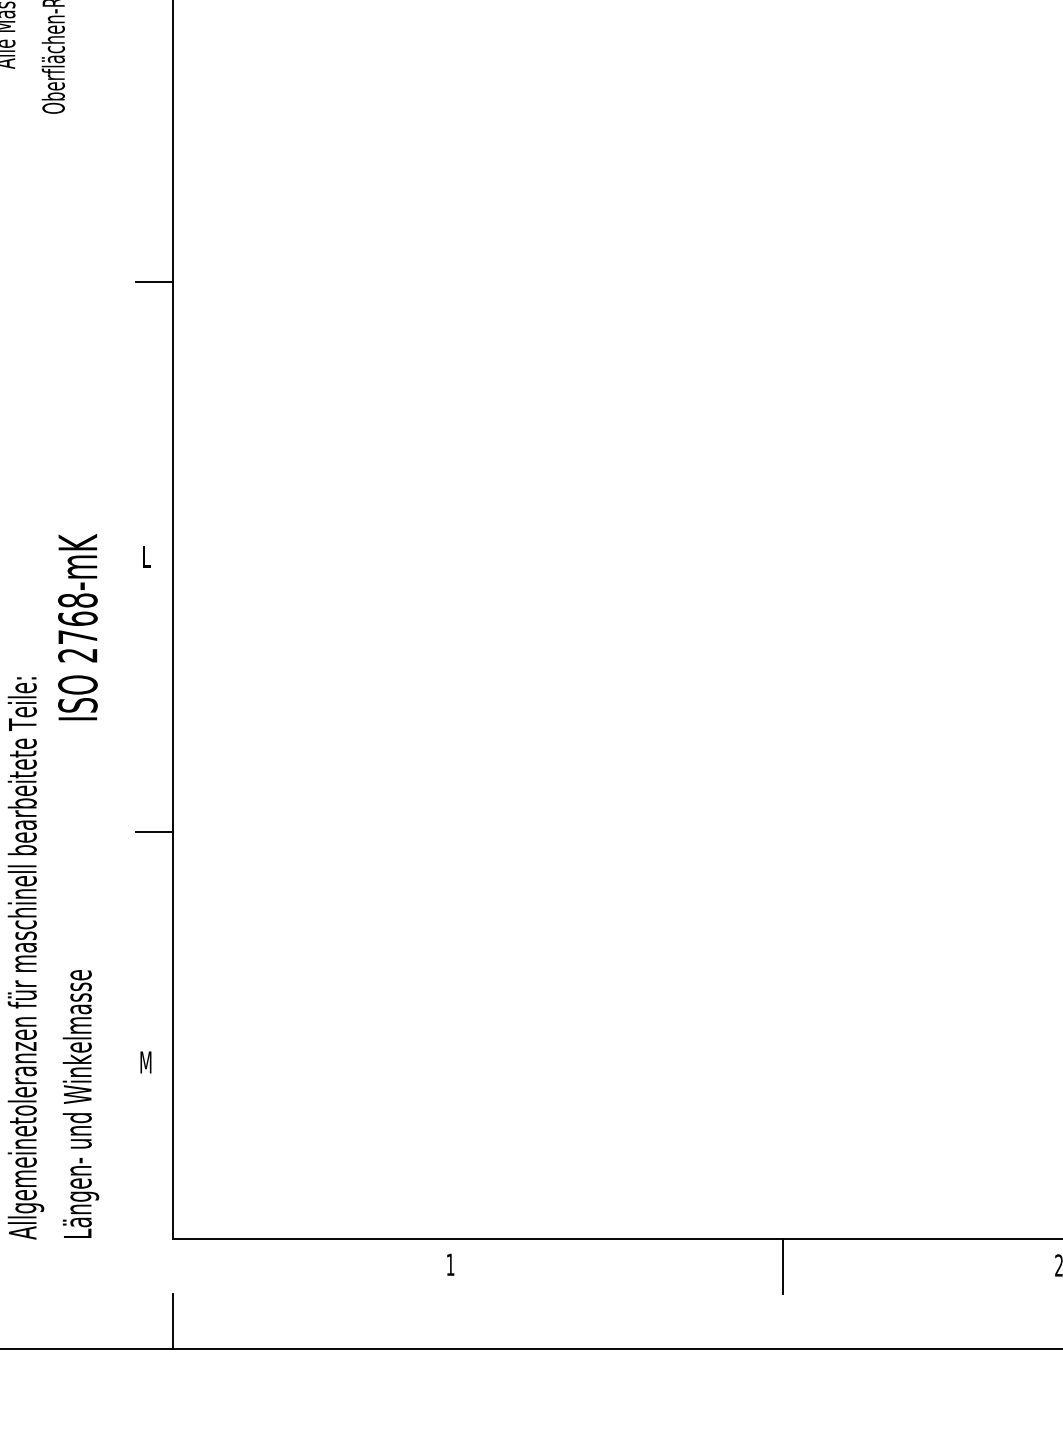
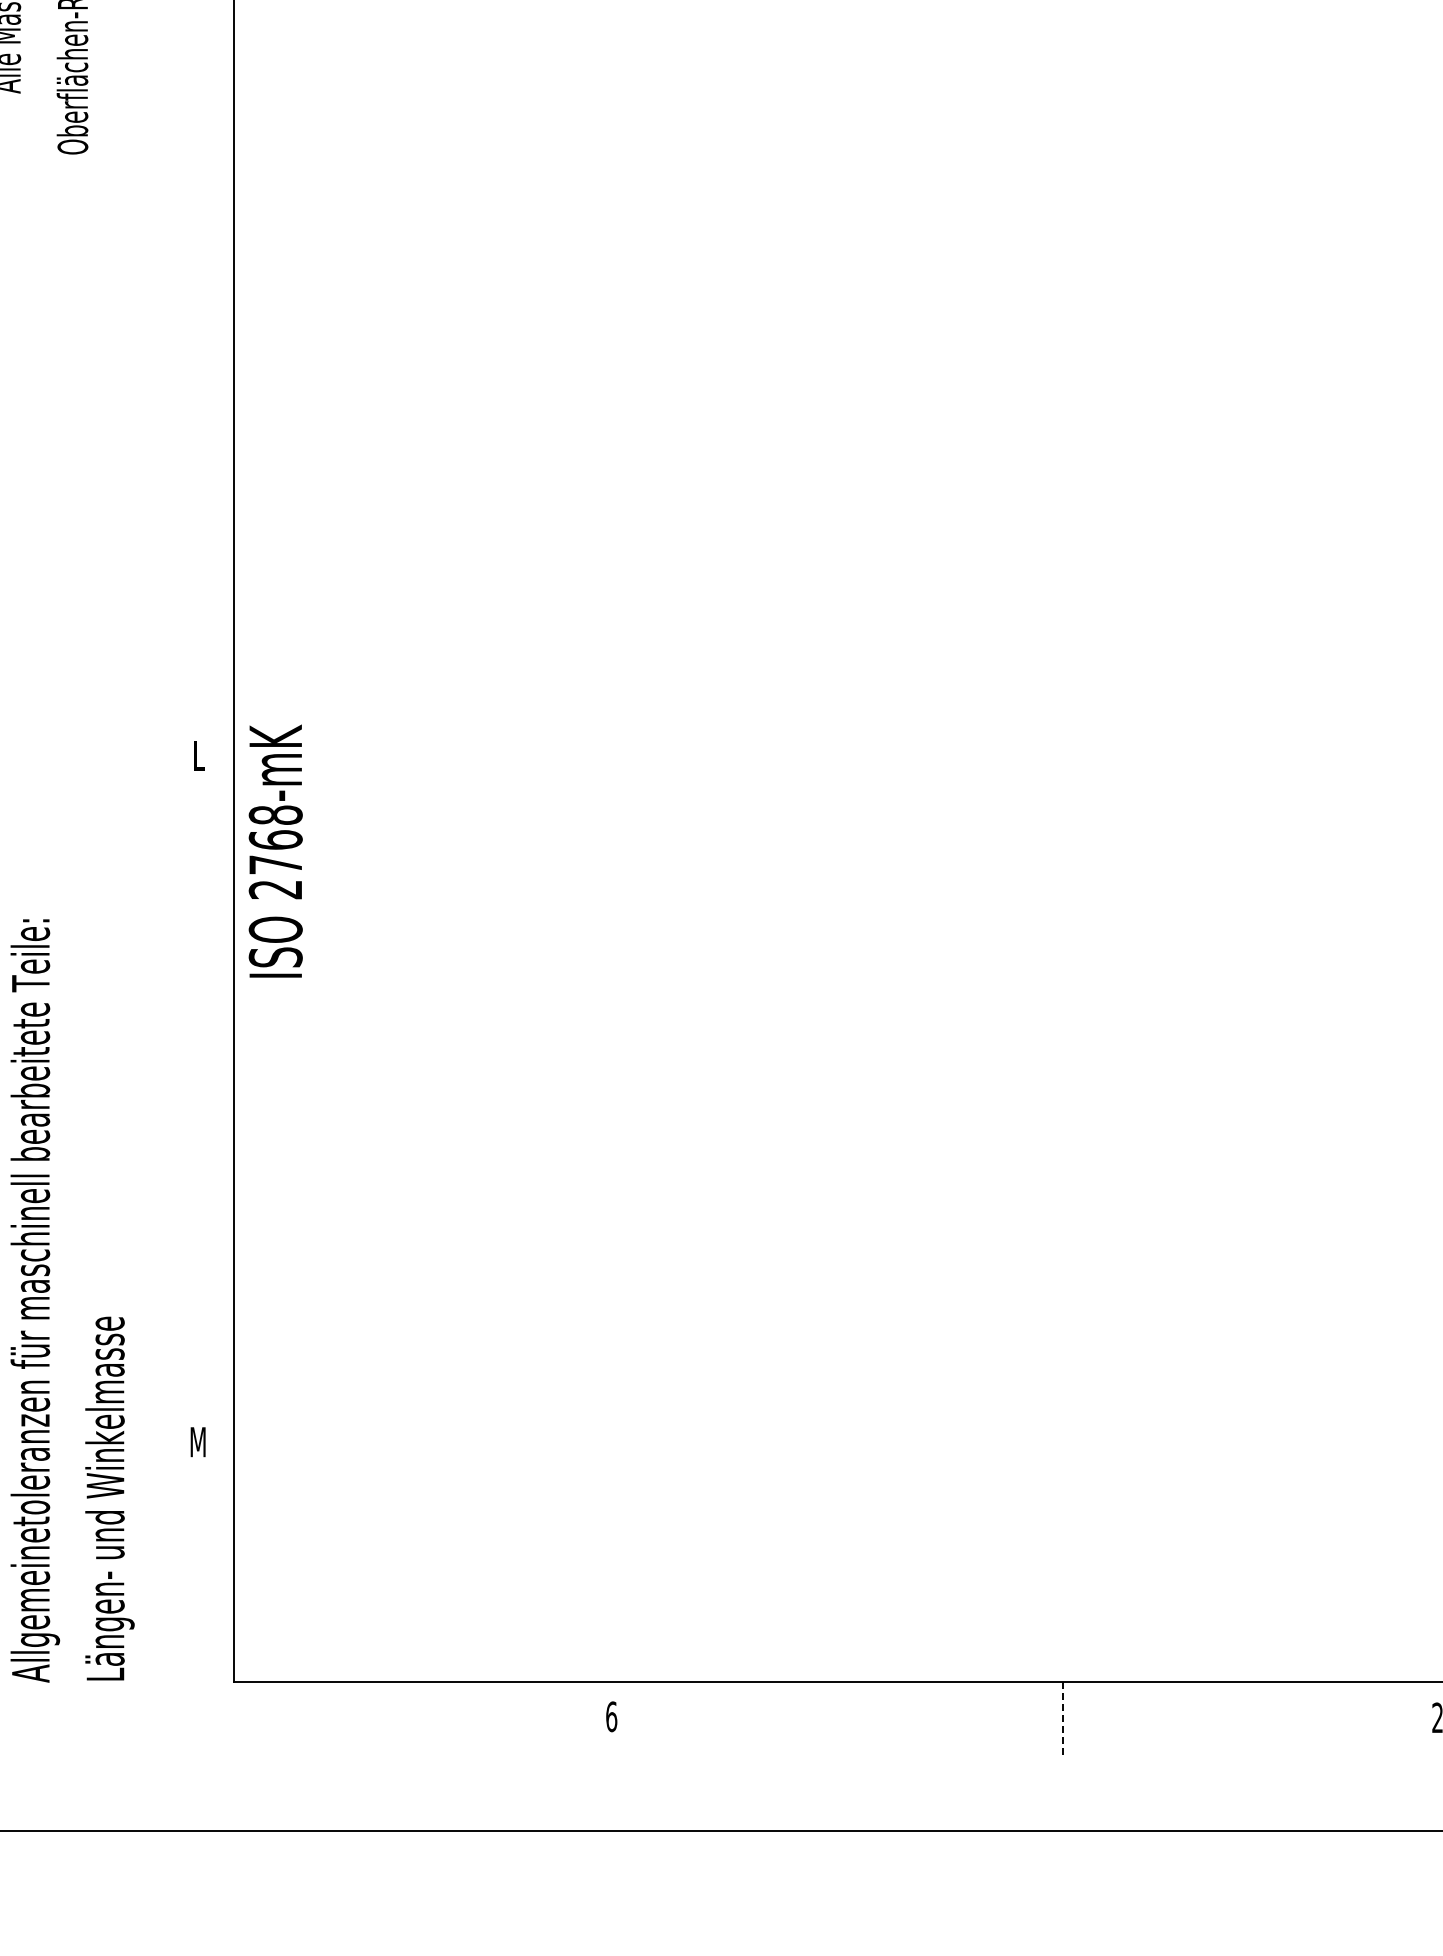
line: (154, 282) -> (209, 383), removed
text: (77, 626) -> (275, 850), moved
line: (154, 832) -> (209, 1129), removed
text: (450, 1264) -> (611, 1716), 1 -> 6
line: (782, 1266) -> (1062, 1719), solid -> dashed
line: (172, 1321) -> (234, 1793), removed

